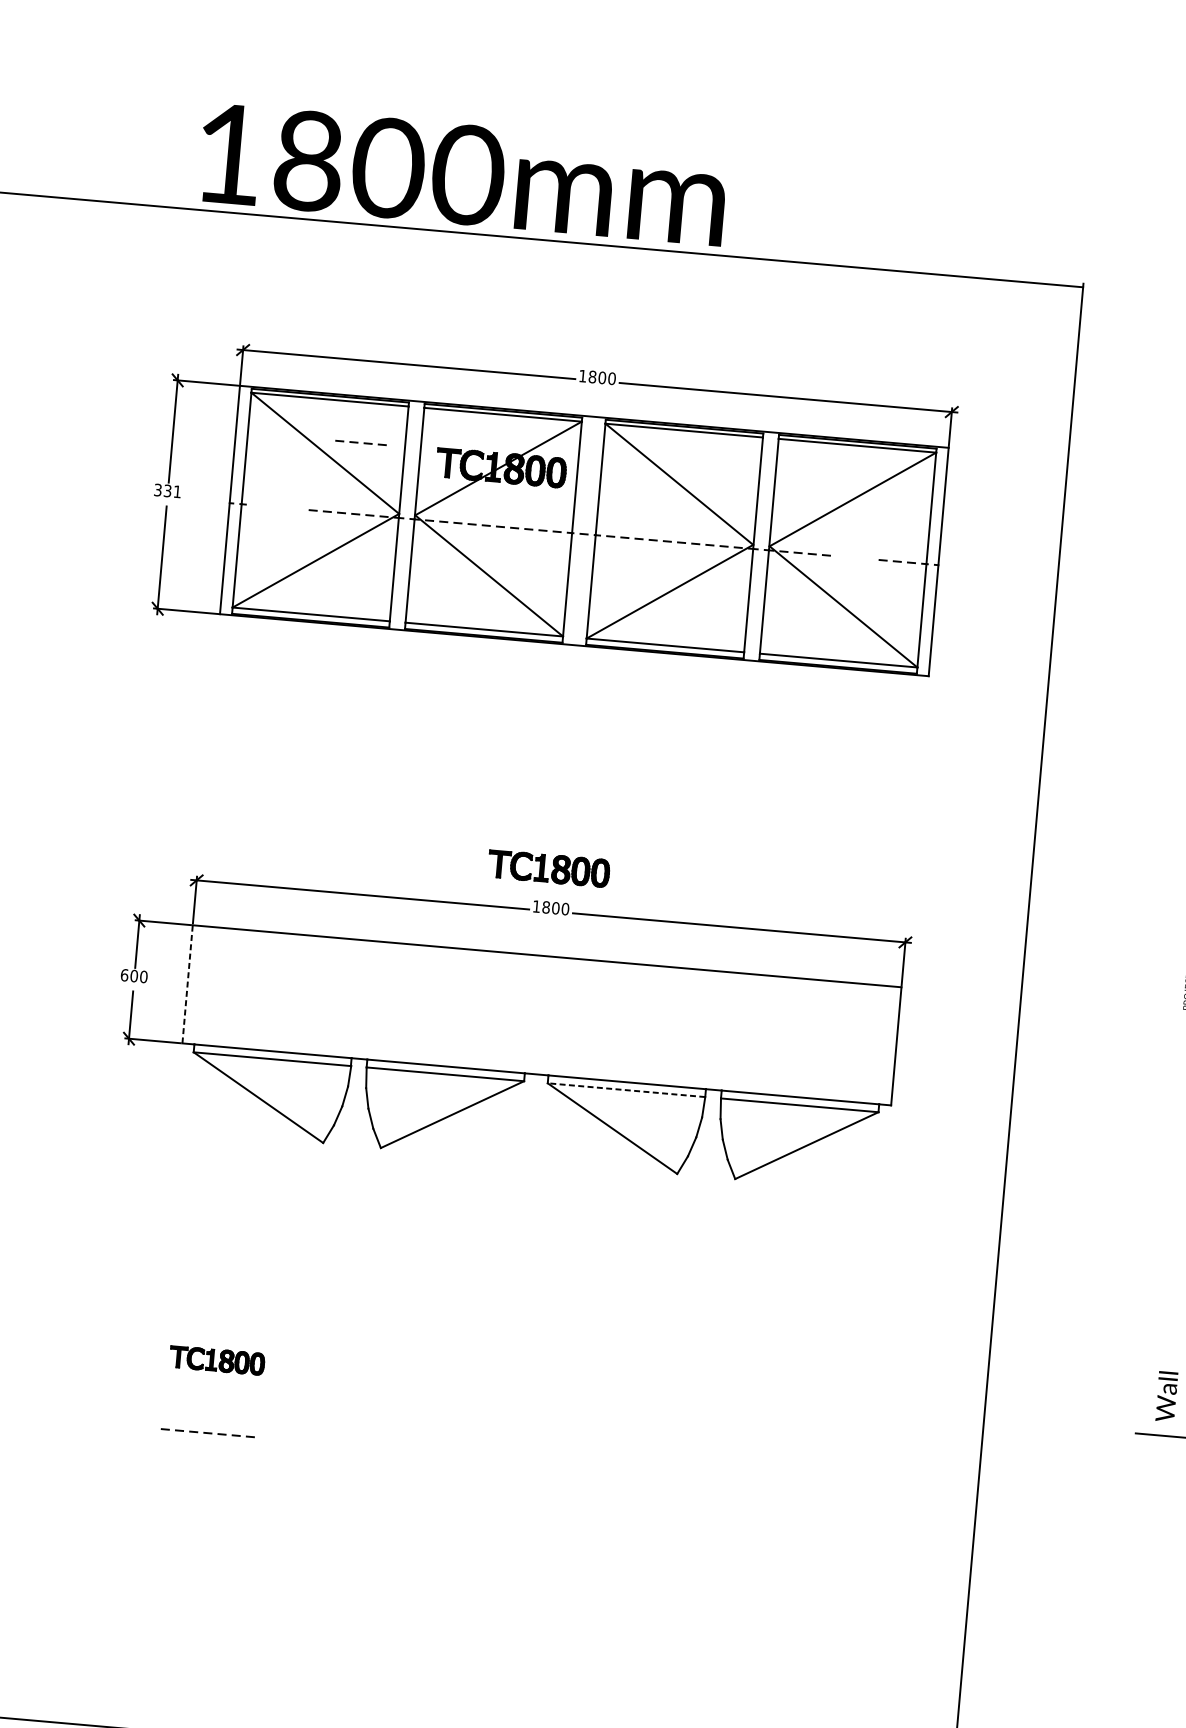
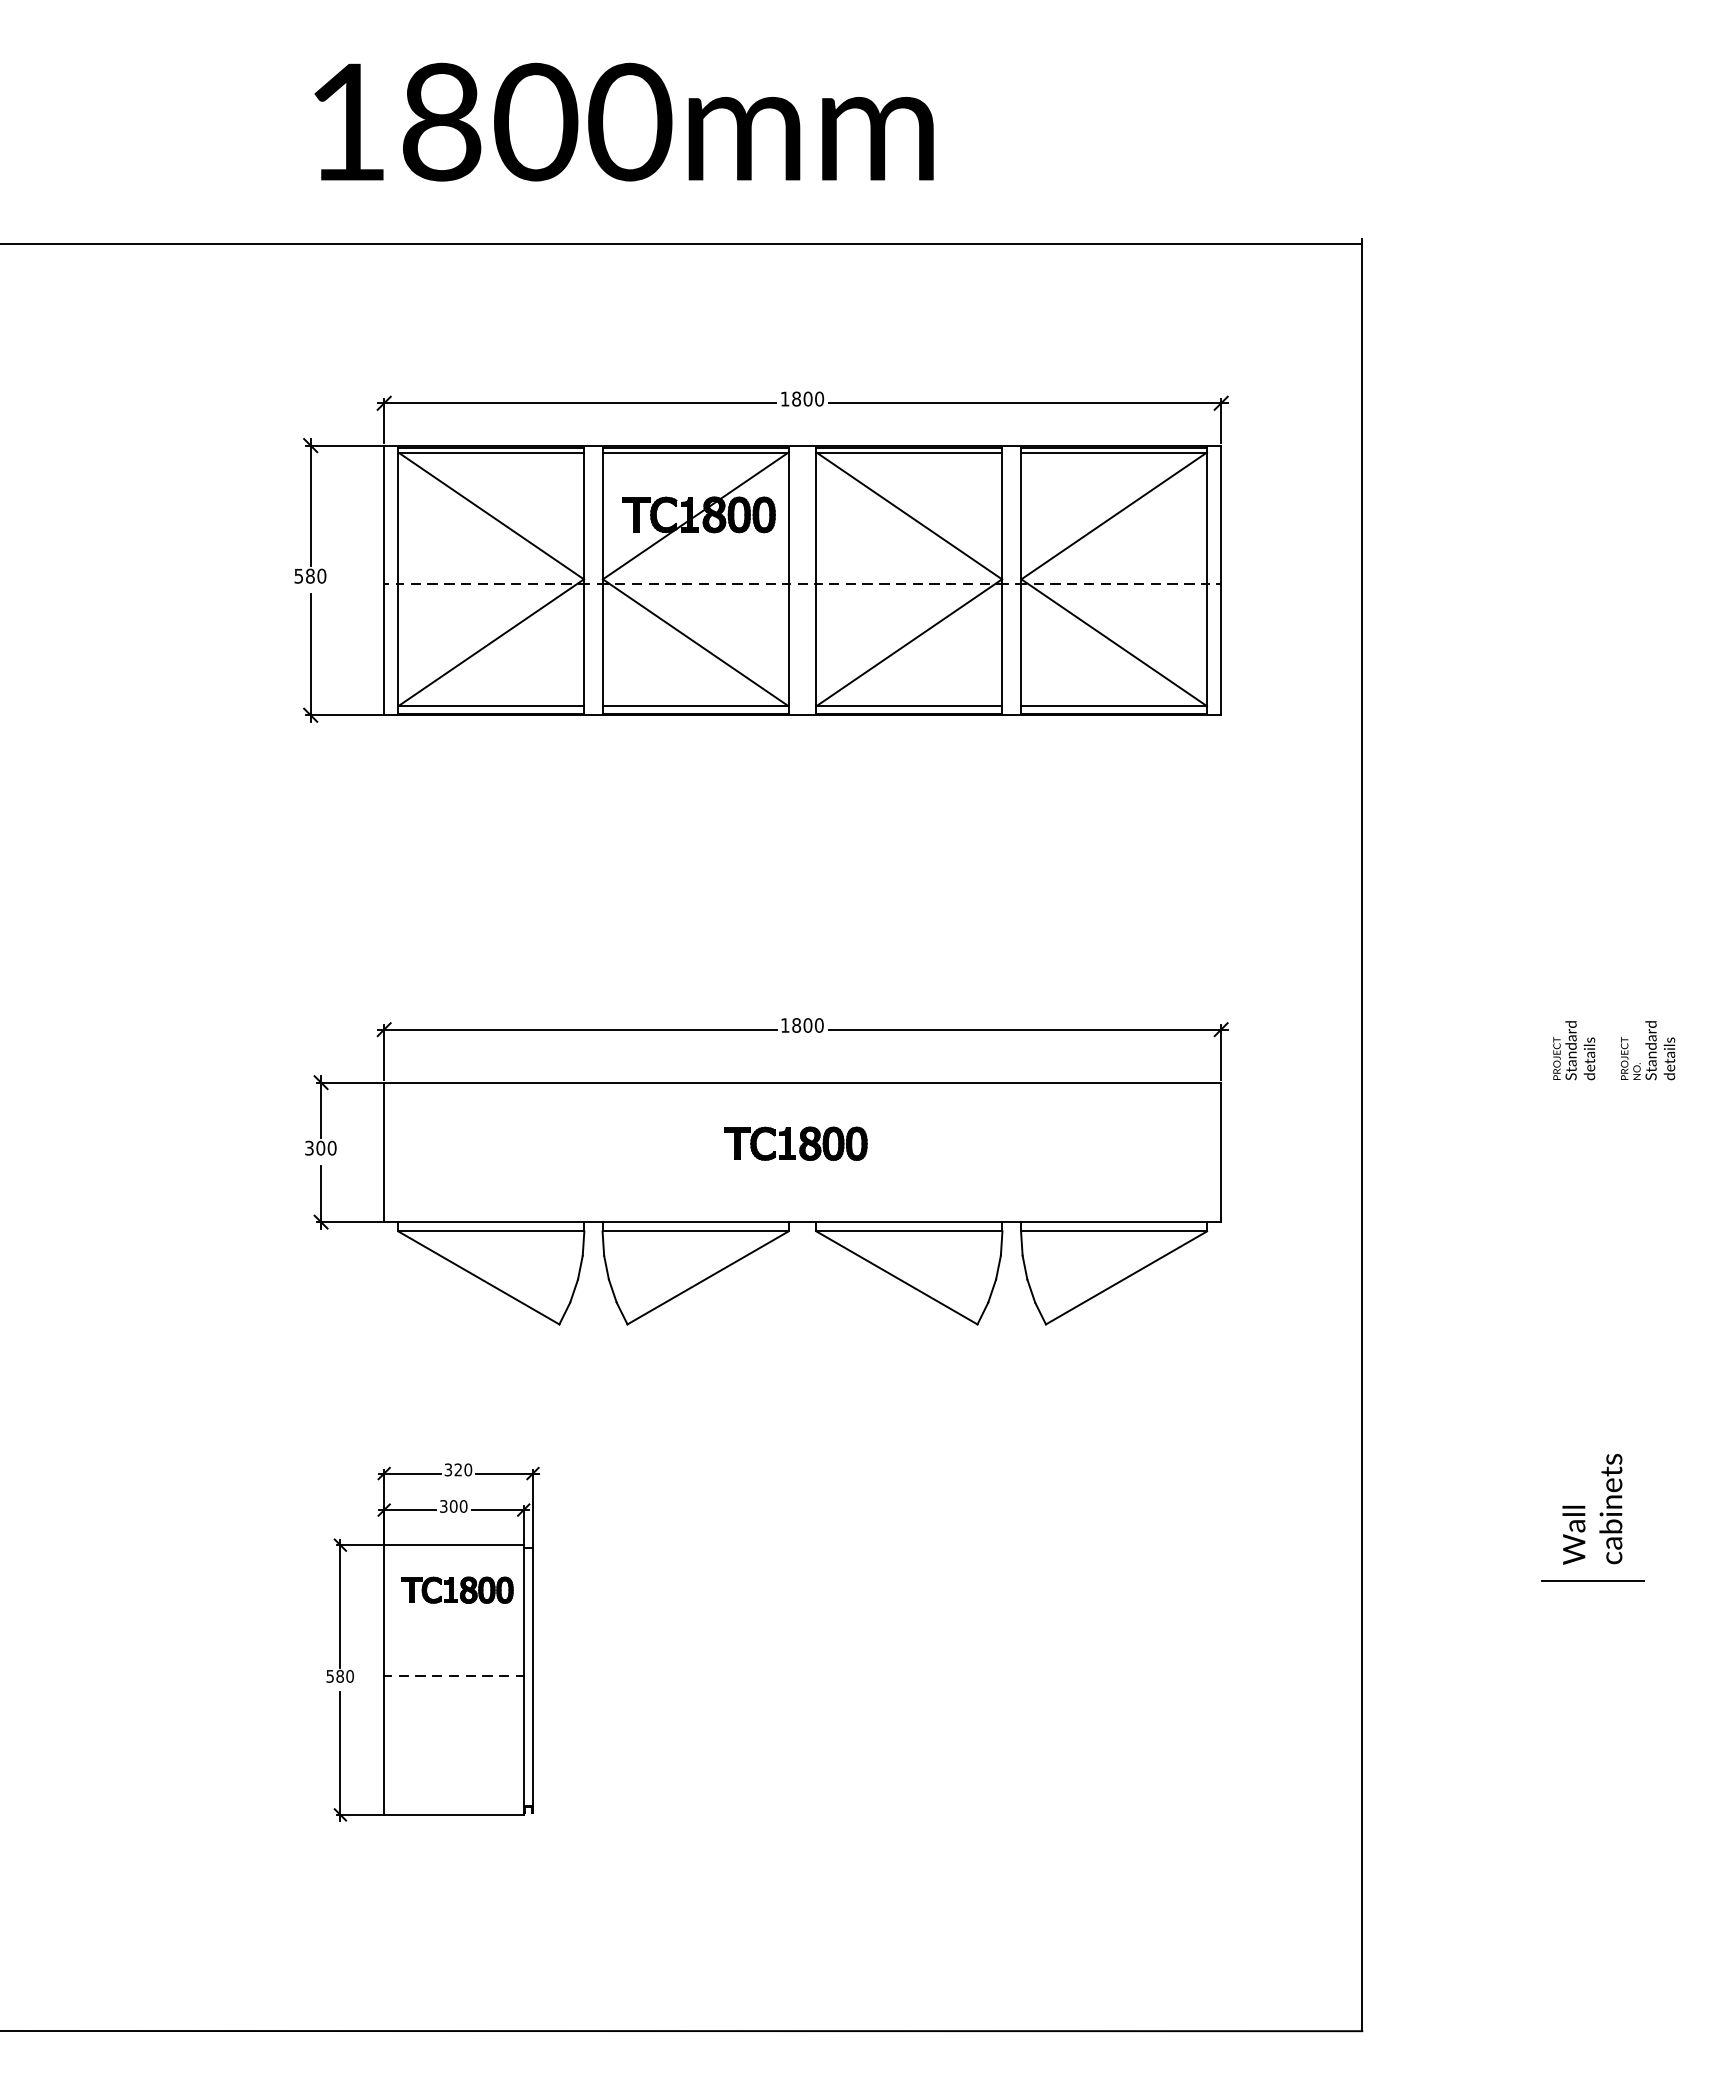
text: (462, 174) -> (623, 121), moved
line: (358, 442) -> (437, 583), moved
text: (167, 490) -> (310, 575), 331 -> 580
line: (854, 557) -> (1122, 583), added
part: (548, 868) -> (795, 1143), moved
text: (124, 974) -> (309, 1147), 600 -> 300
line: (187, 984) -> (384, 1152), dashed -> solid
line: (626, 1090) -> (909, 1231), dashed -> solid
part: (192, 1402) -> (432, 1642), added

